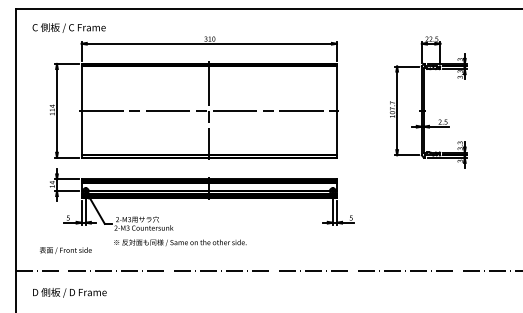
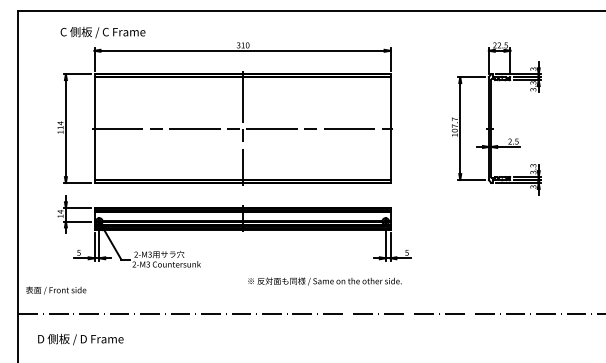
text: (68, 27) -> (102, 32), moved
text: (179, 242) -> (324, 281), moved
text: (66, 250) -> (56, 290), moved

